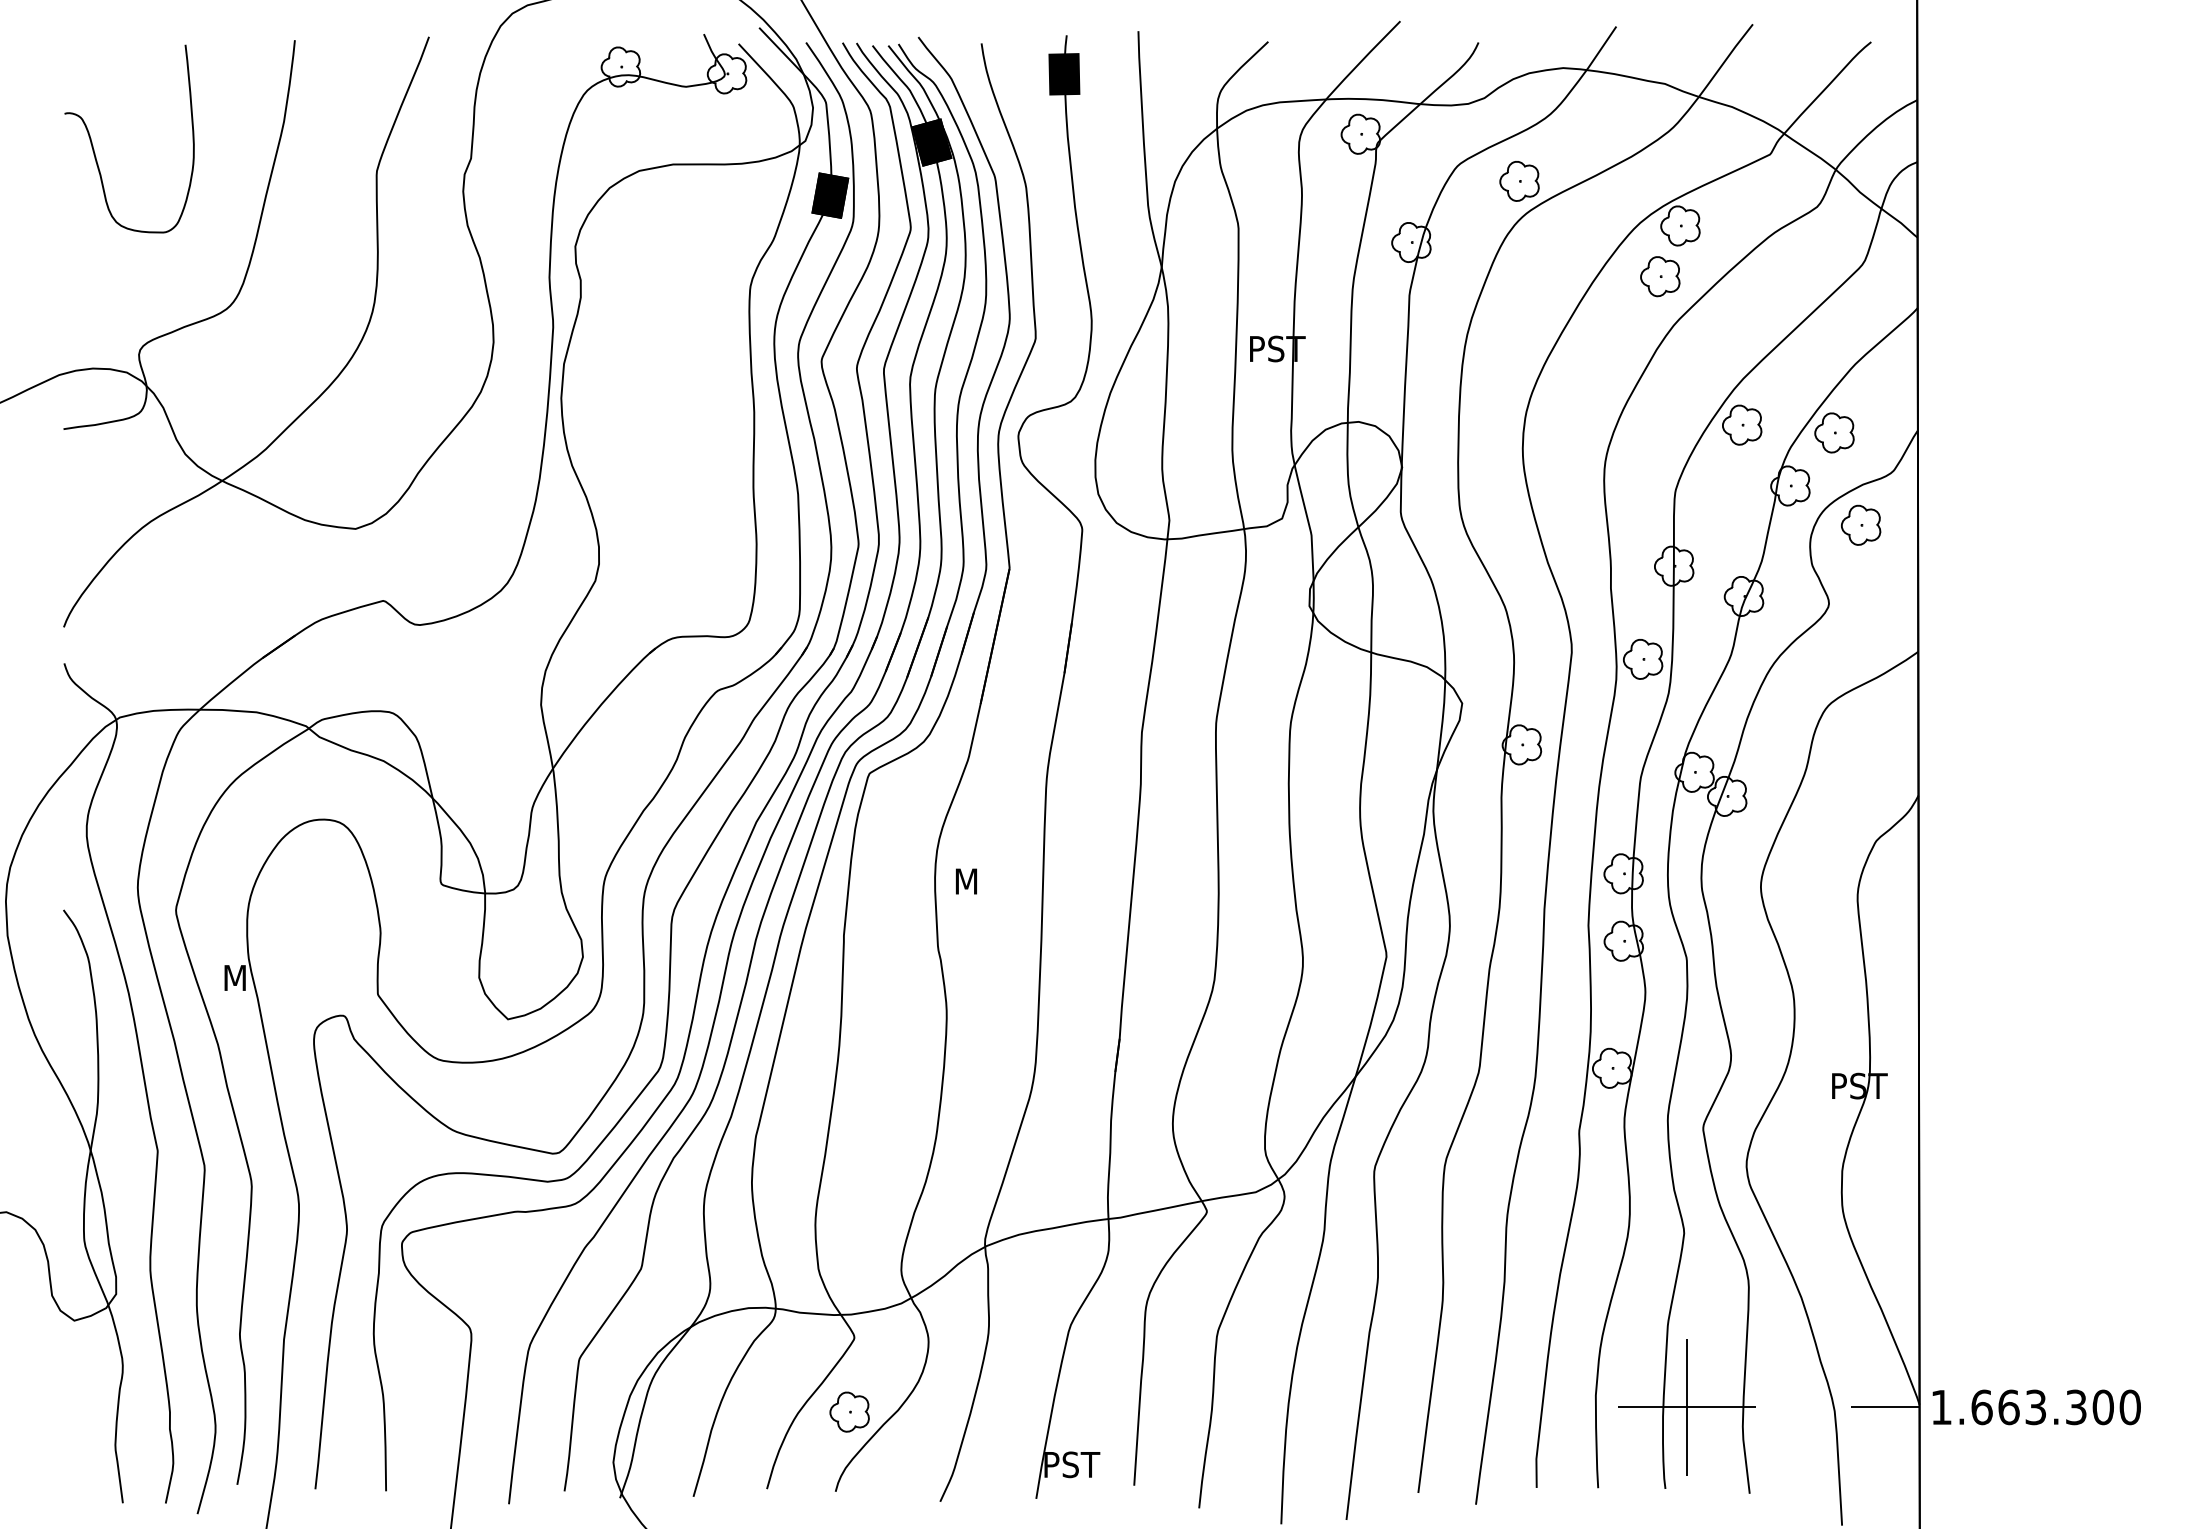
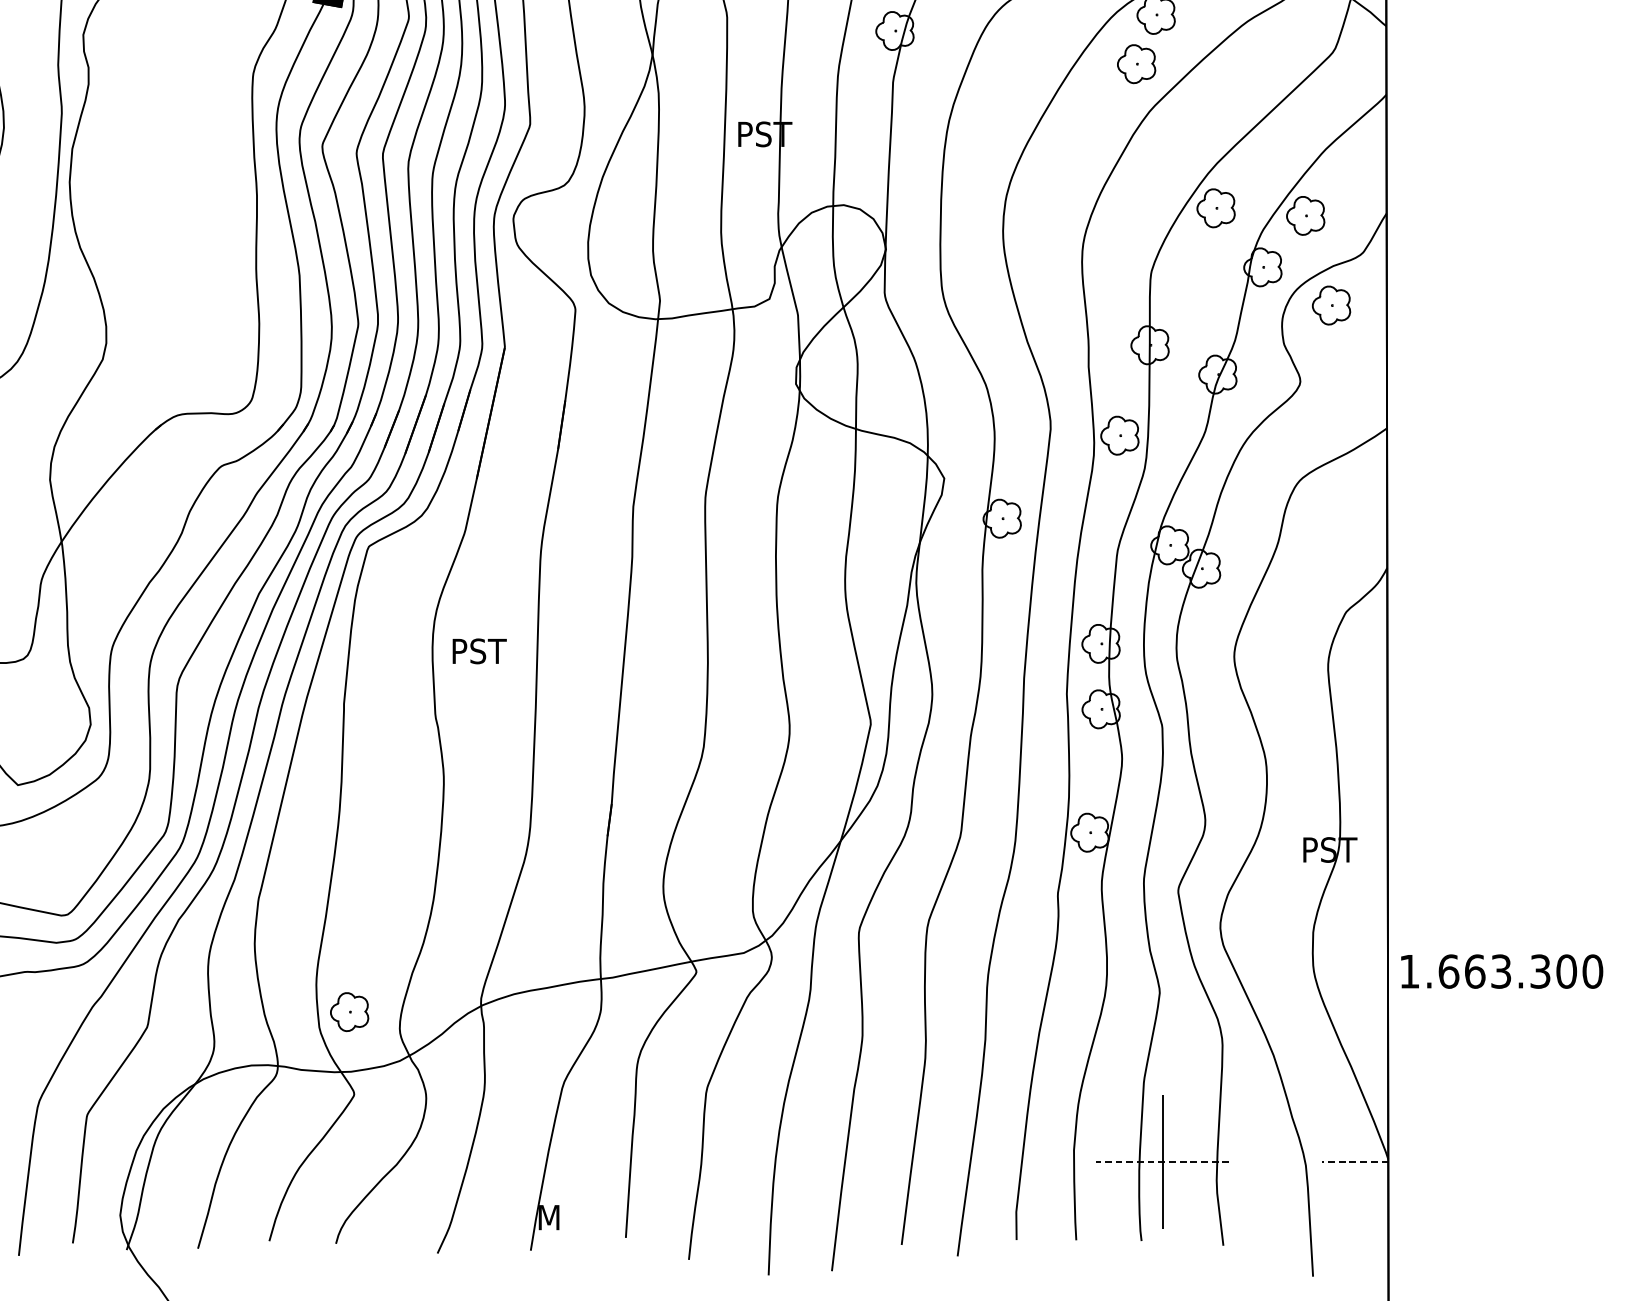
text: (985, 881) -> (481, 651), M -> PST
line: (1687, 1407) -> (1162, 1161), solid -> dashed
line: (1884, 1407) -> (1354, 1161), solid -> dashed
text: (2036, 1407) -> (1501, 971), moved
part: (849, 1411) -> (349, 1011), moved
text: (1073, 1464) -> (566, 1217), PST -> M

